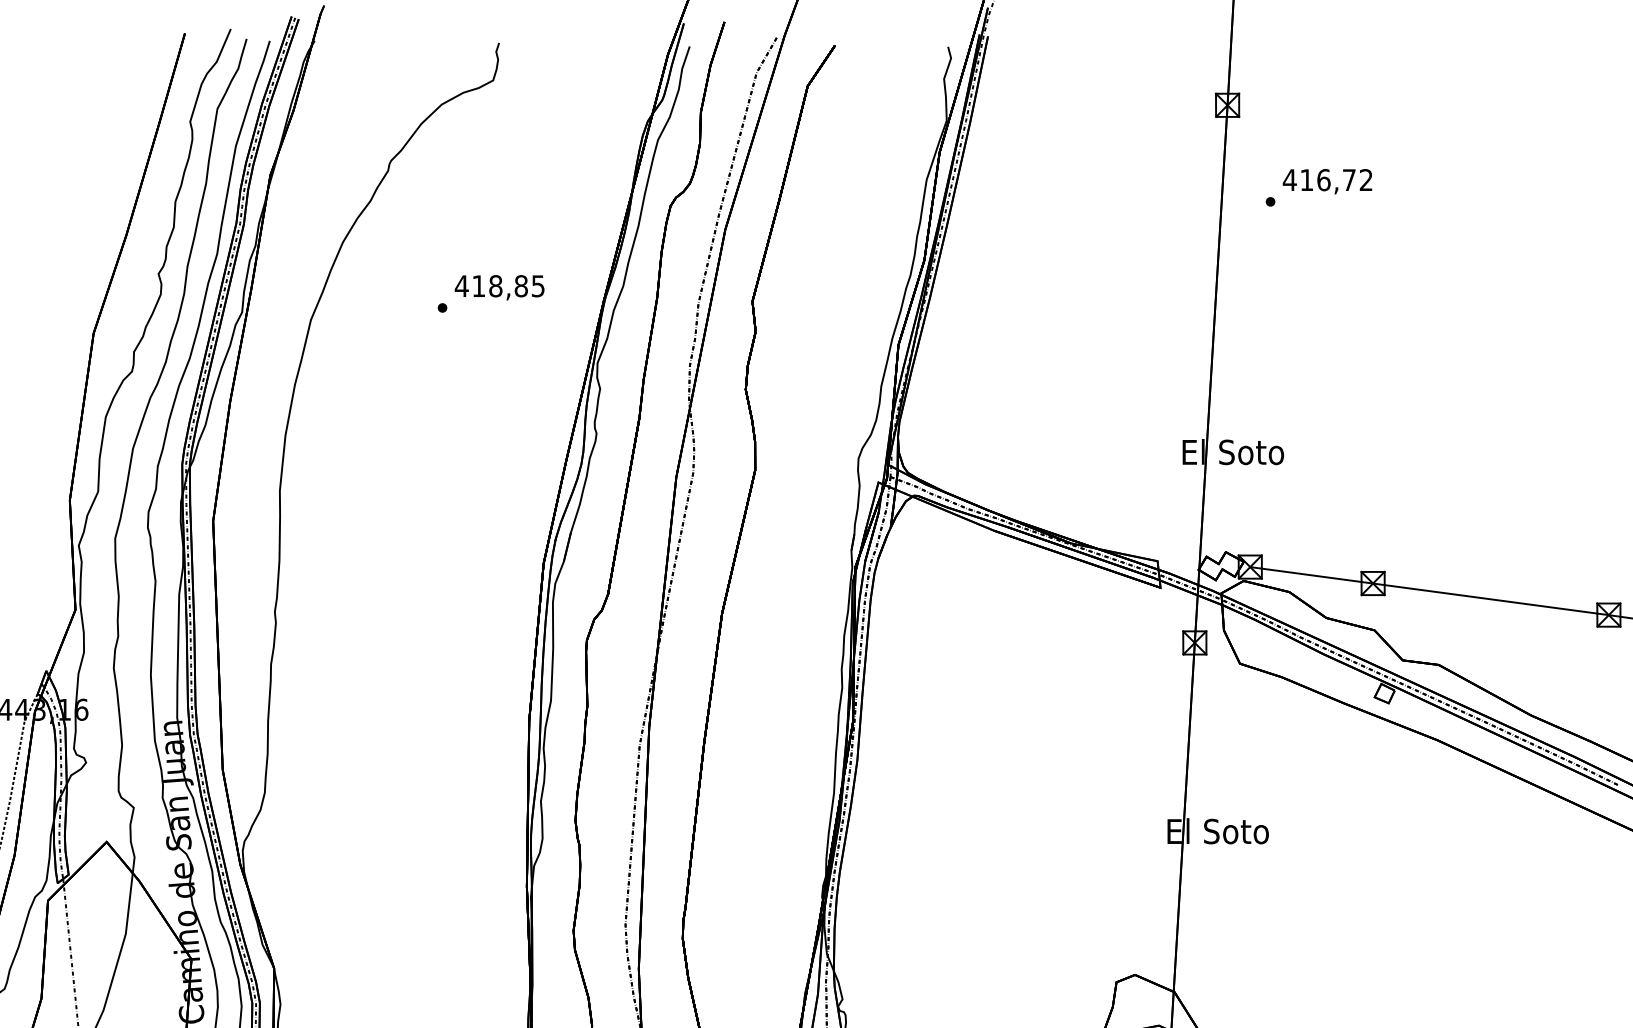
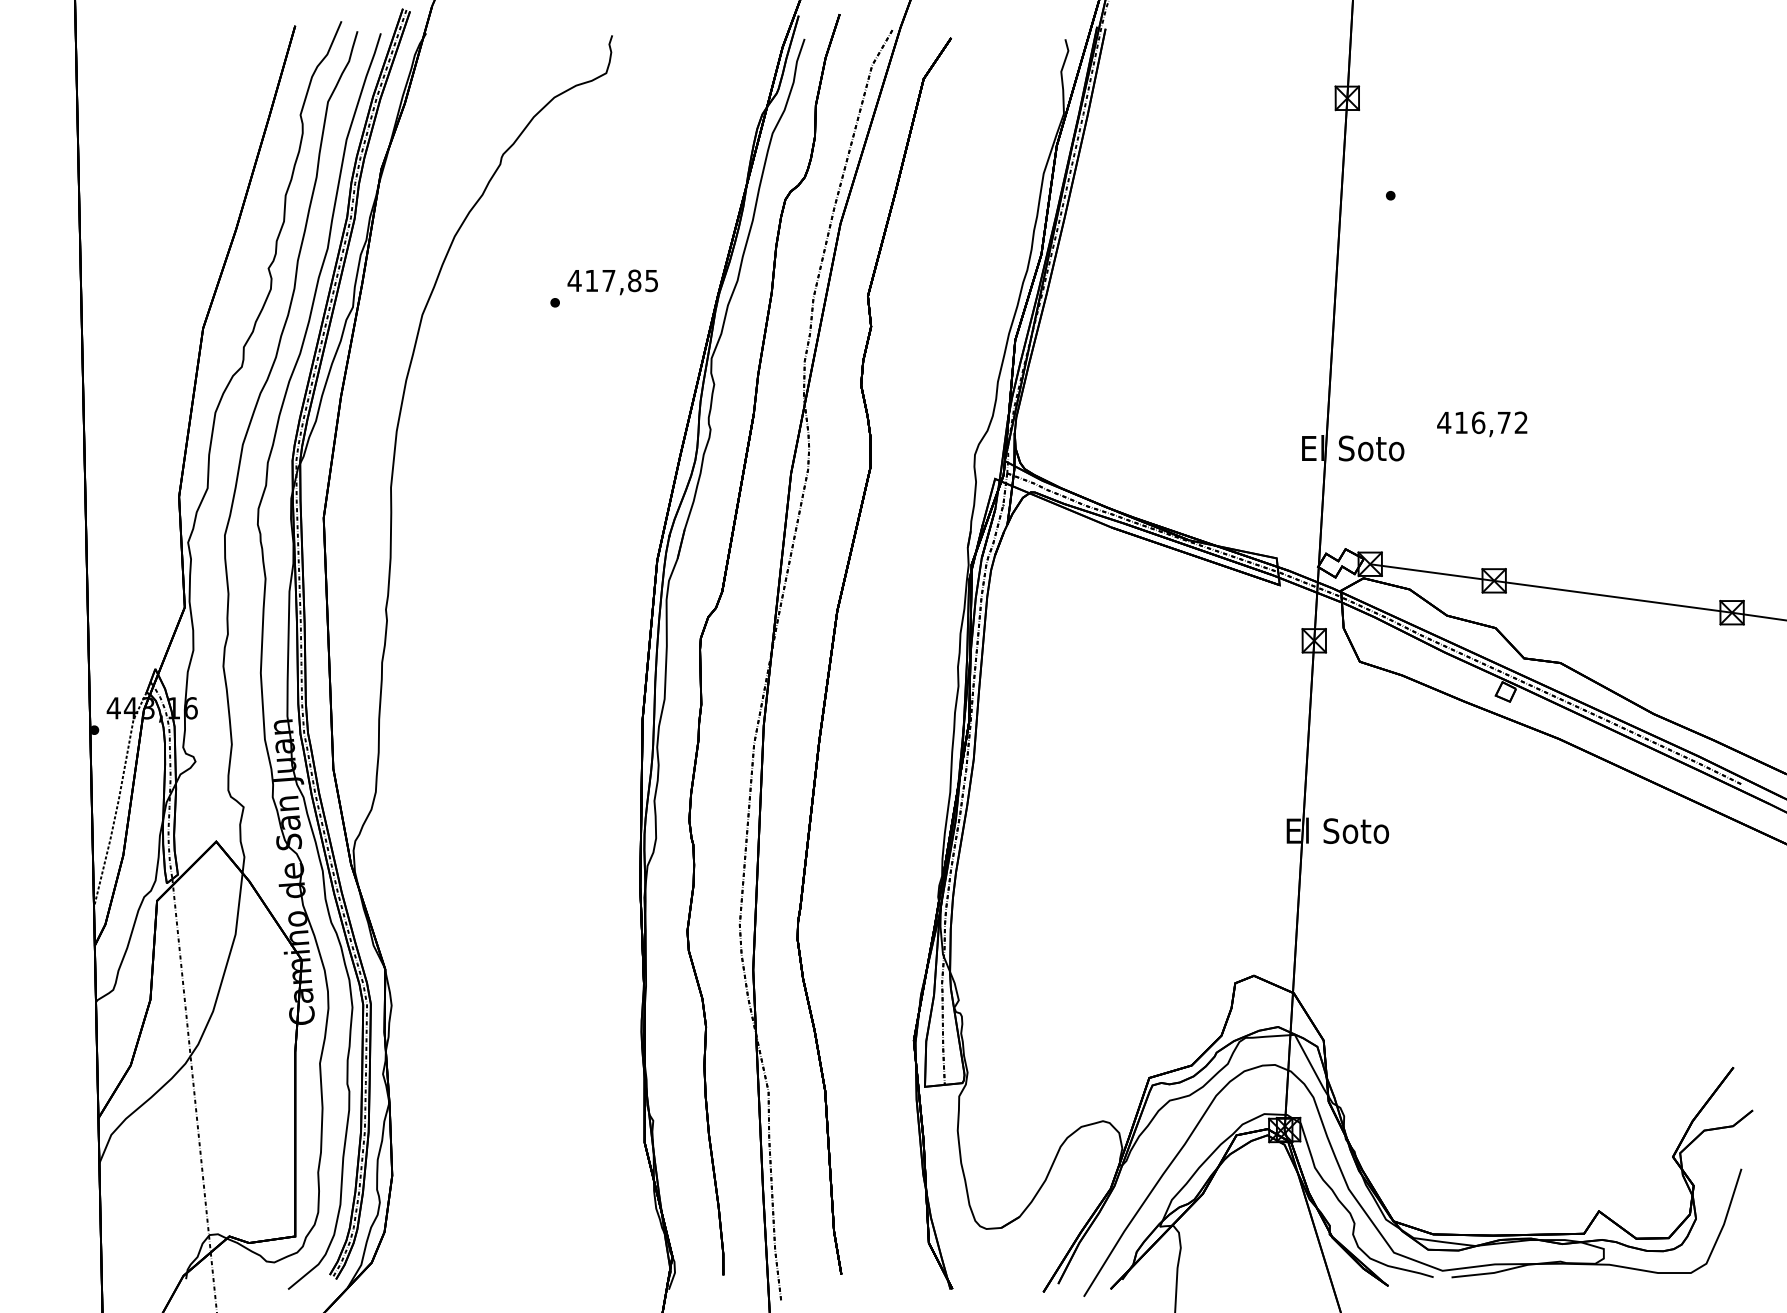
text: (1327, 181) -> (1482, 424), moved
text: (495, 285) -> (608, 280), 418,85 -> 417,85

